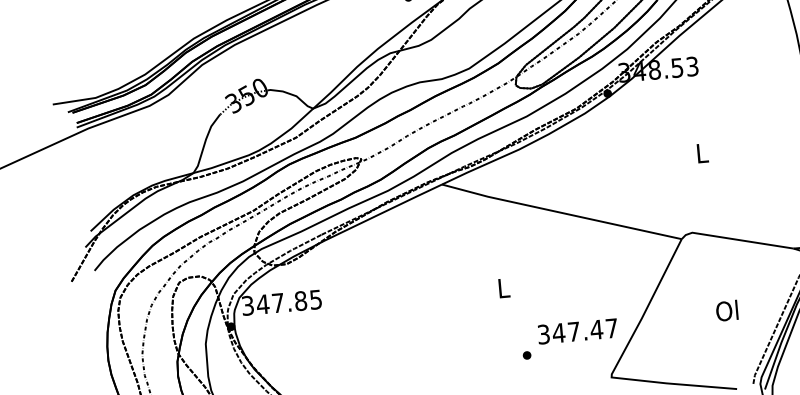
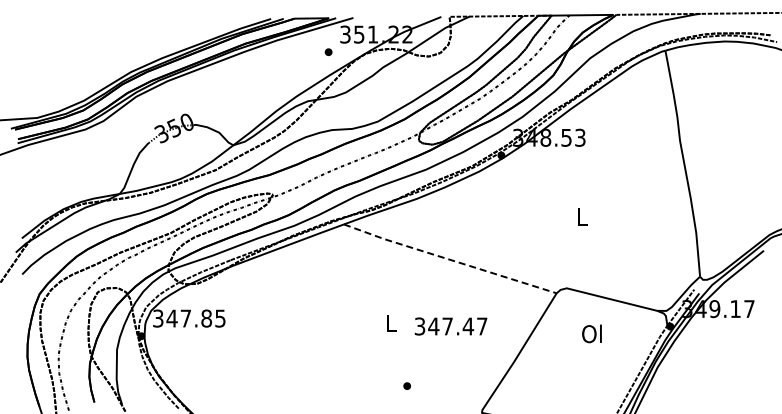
line: (561, 212) -> (449, 259), solid -> dashed
text: (726, 310) -> (591, 333), moved
text: (577, 331) -> (450, 326), moved

